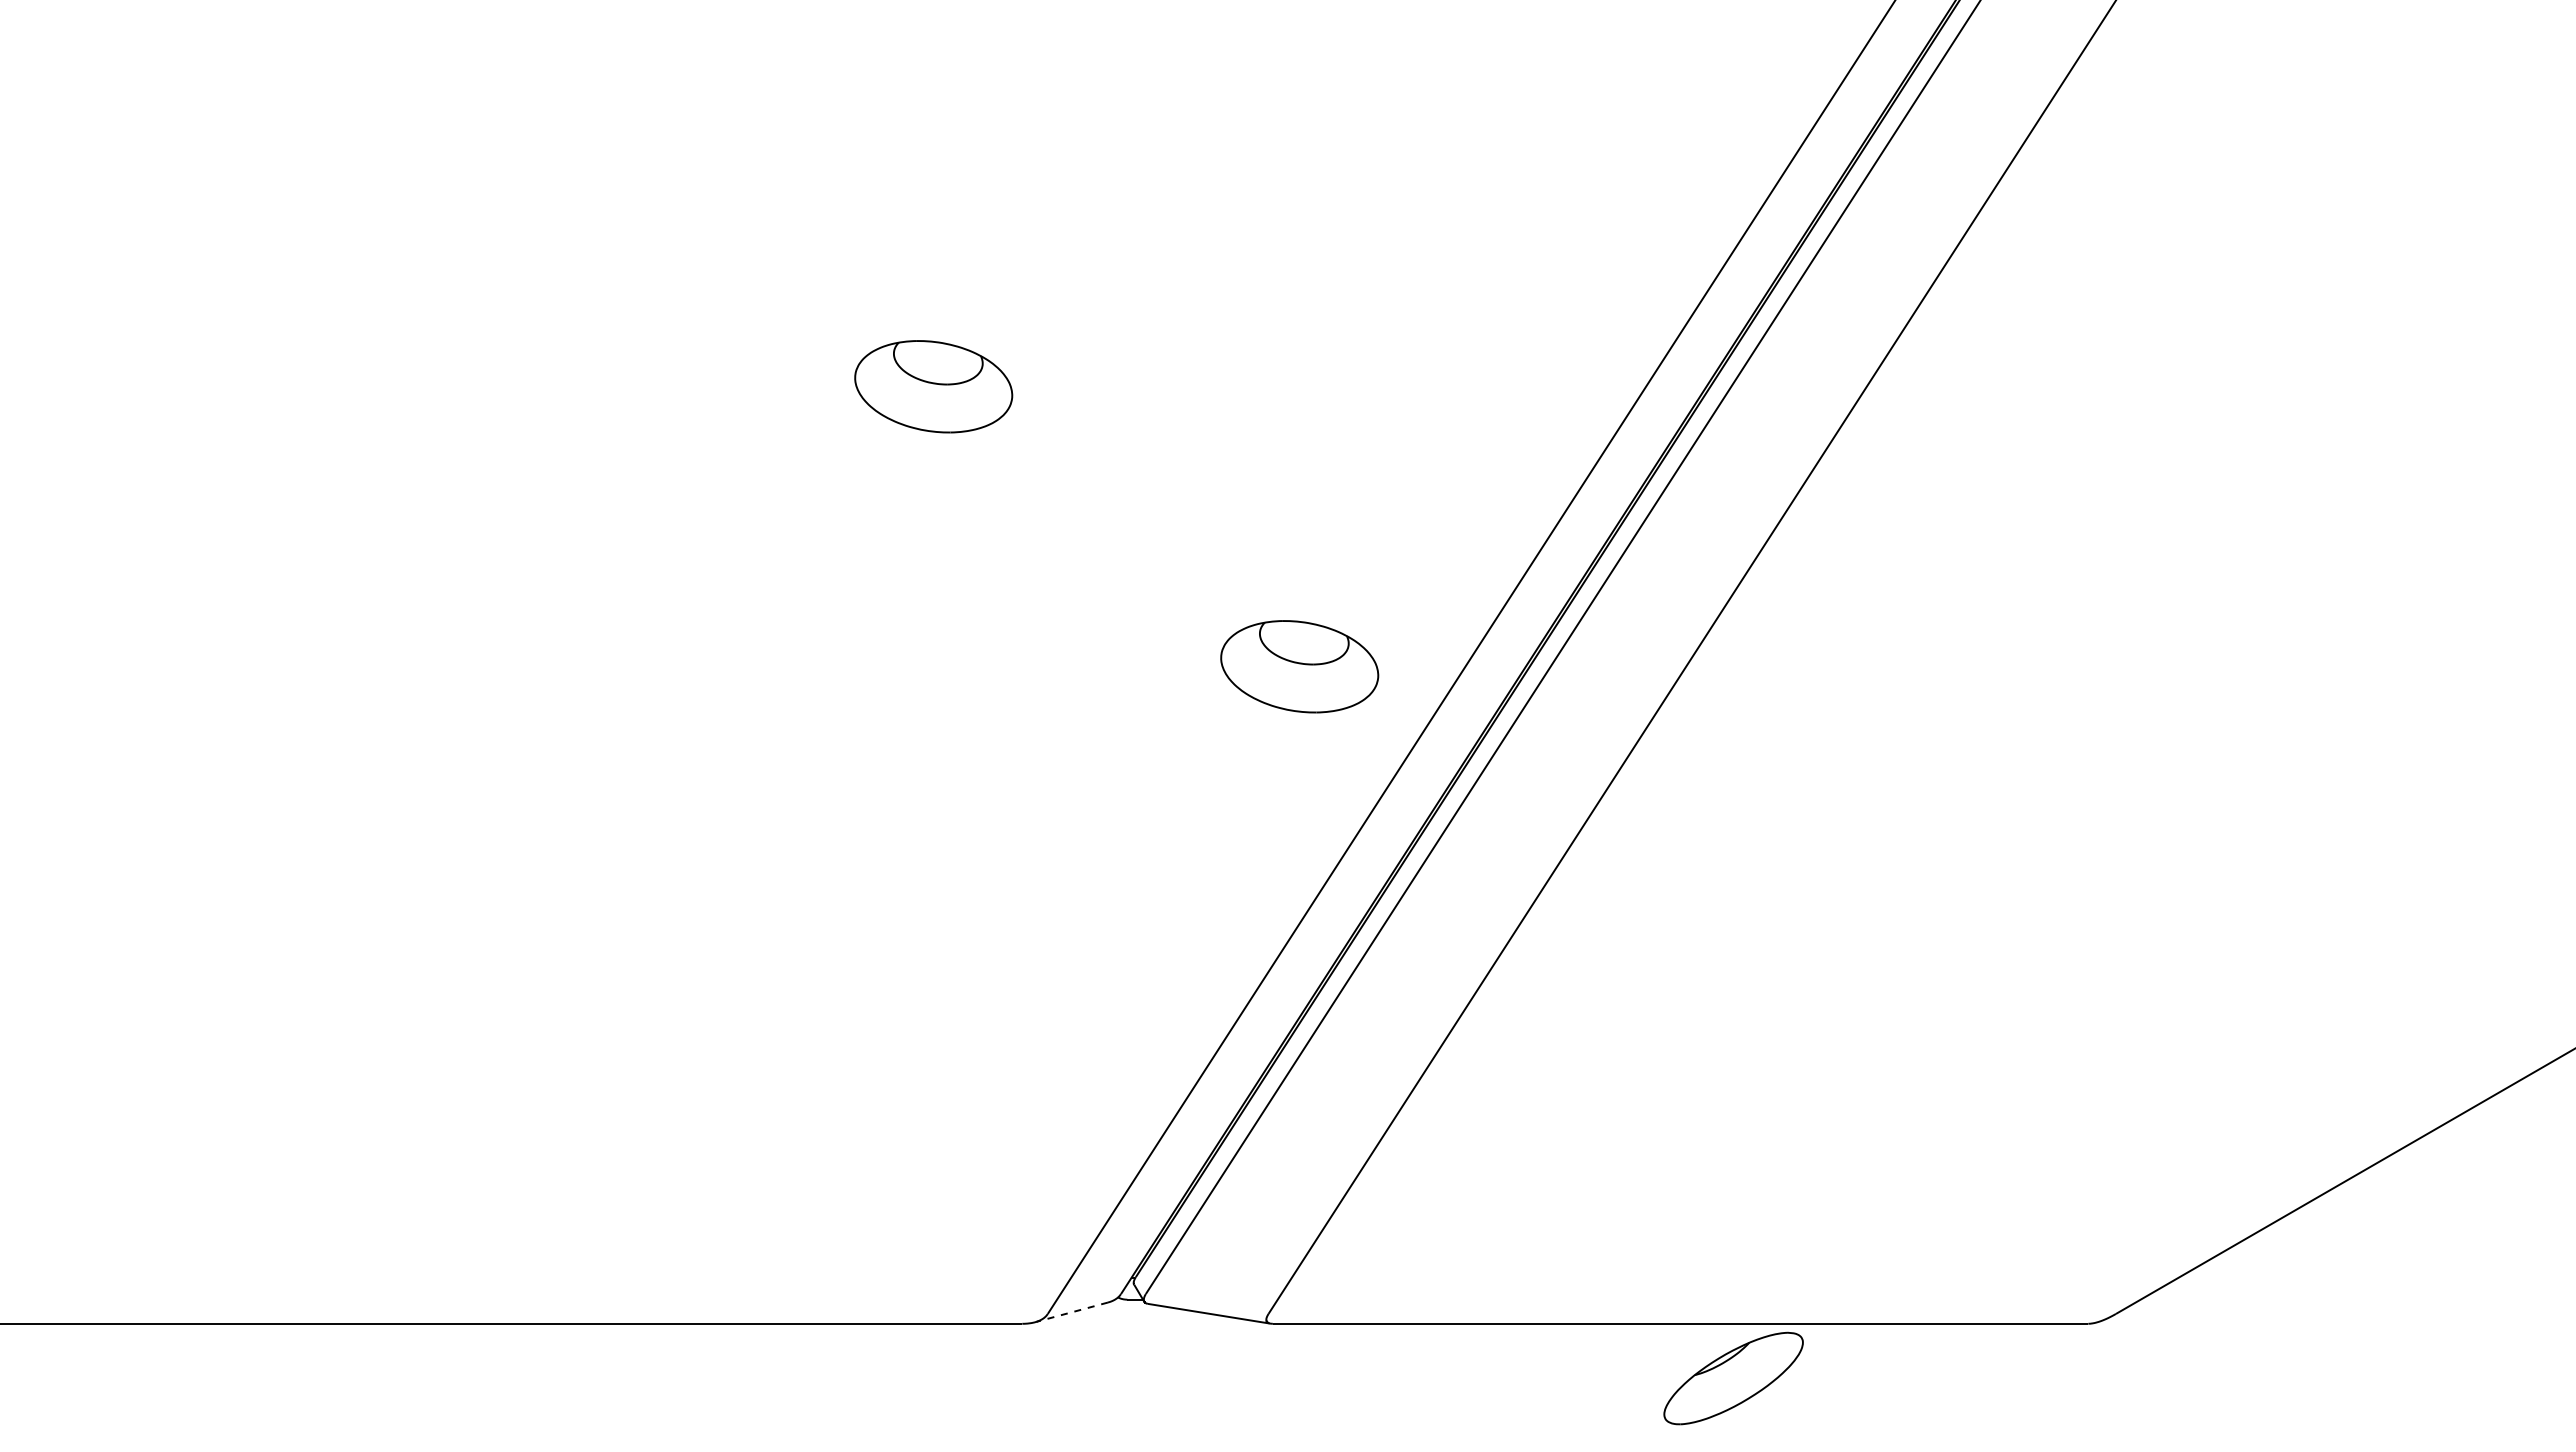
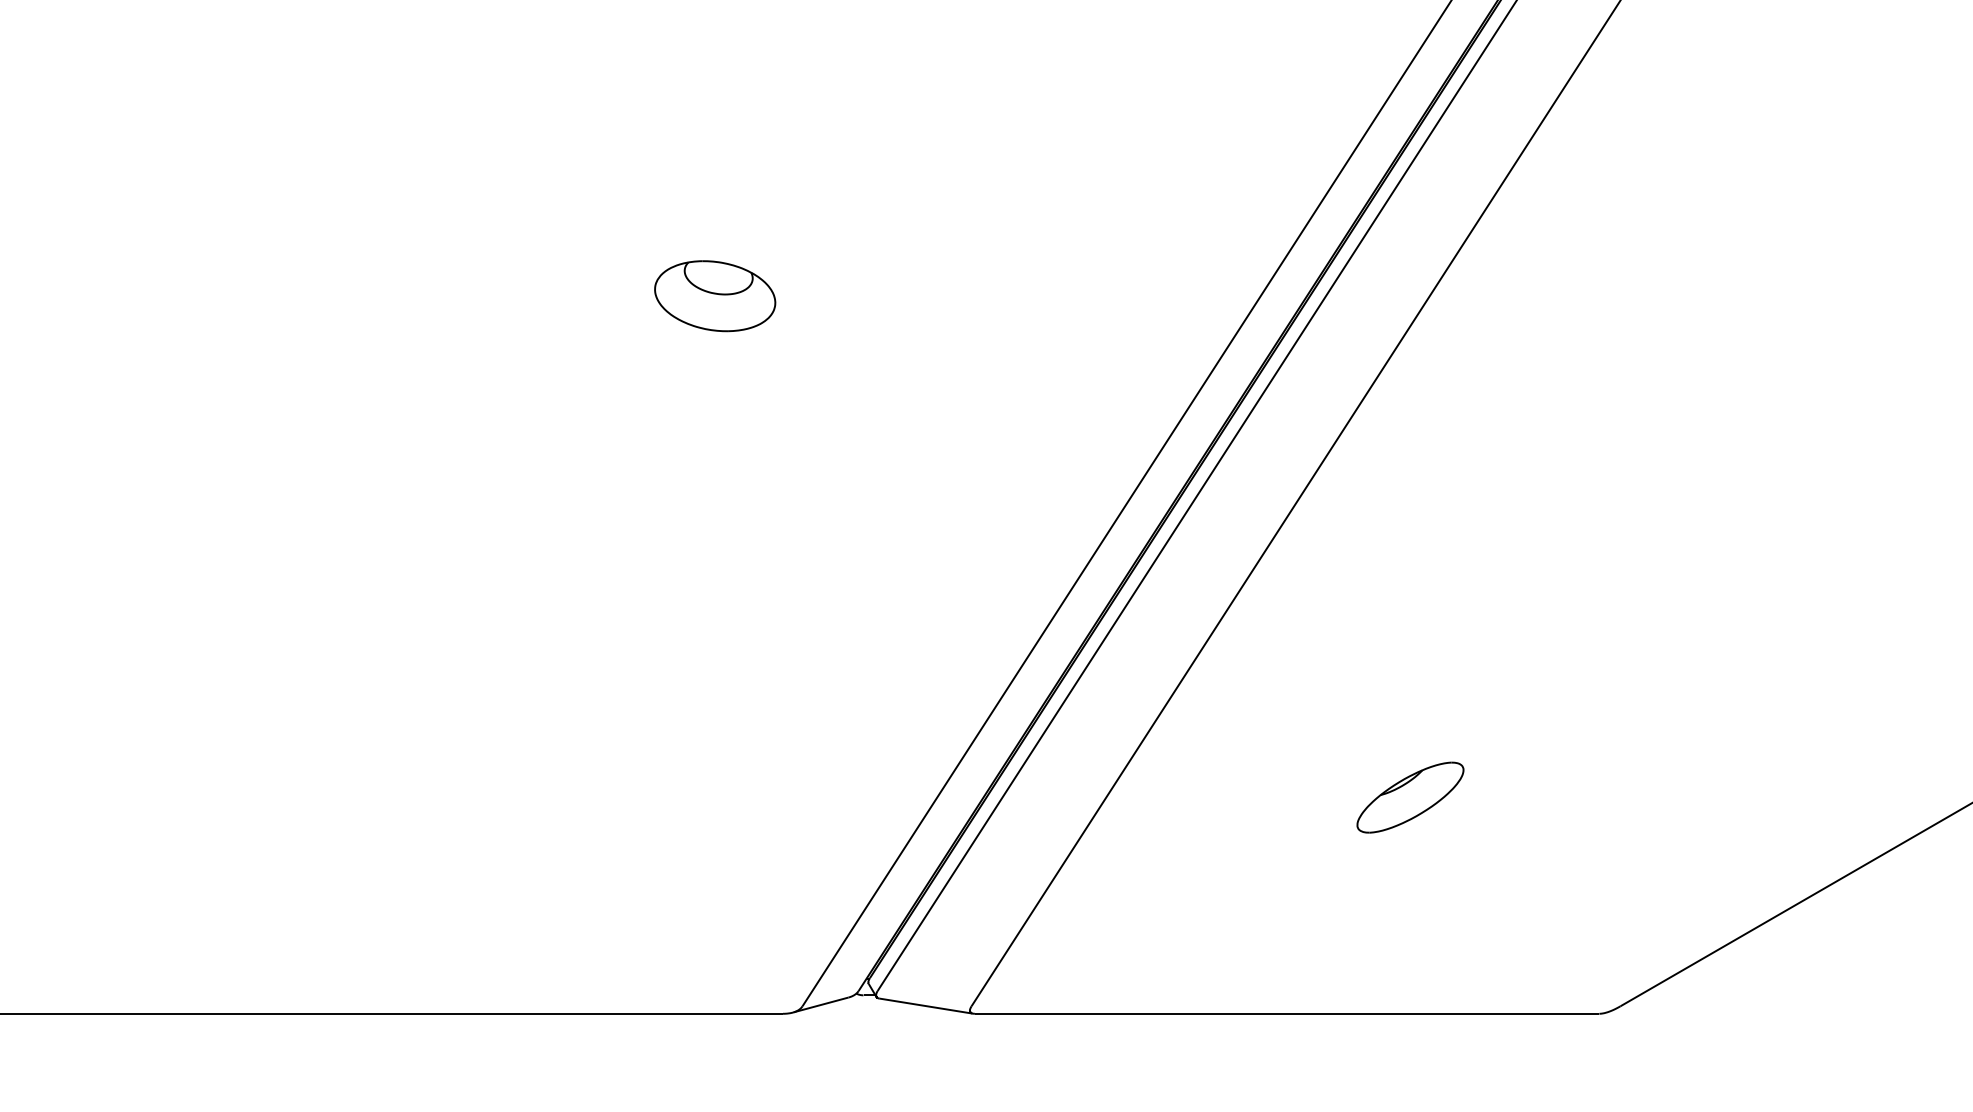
part: (1299, 666) -> (995, 510), removed
line: (1071, 1312) -> (820, 1005), dashed -> solid
part: (1733, 1378) -> (1410, 797), moved

